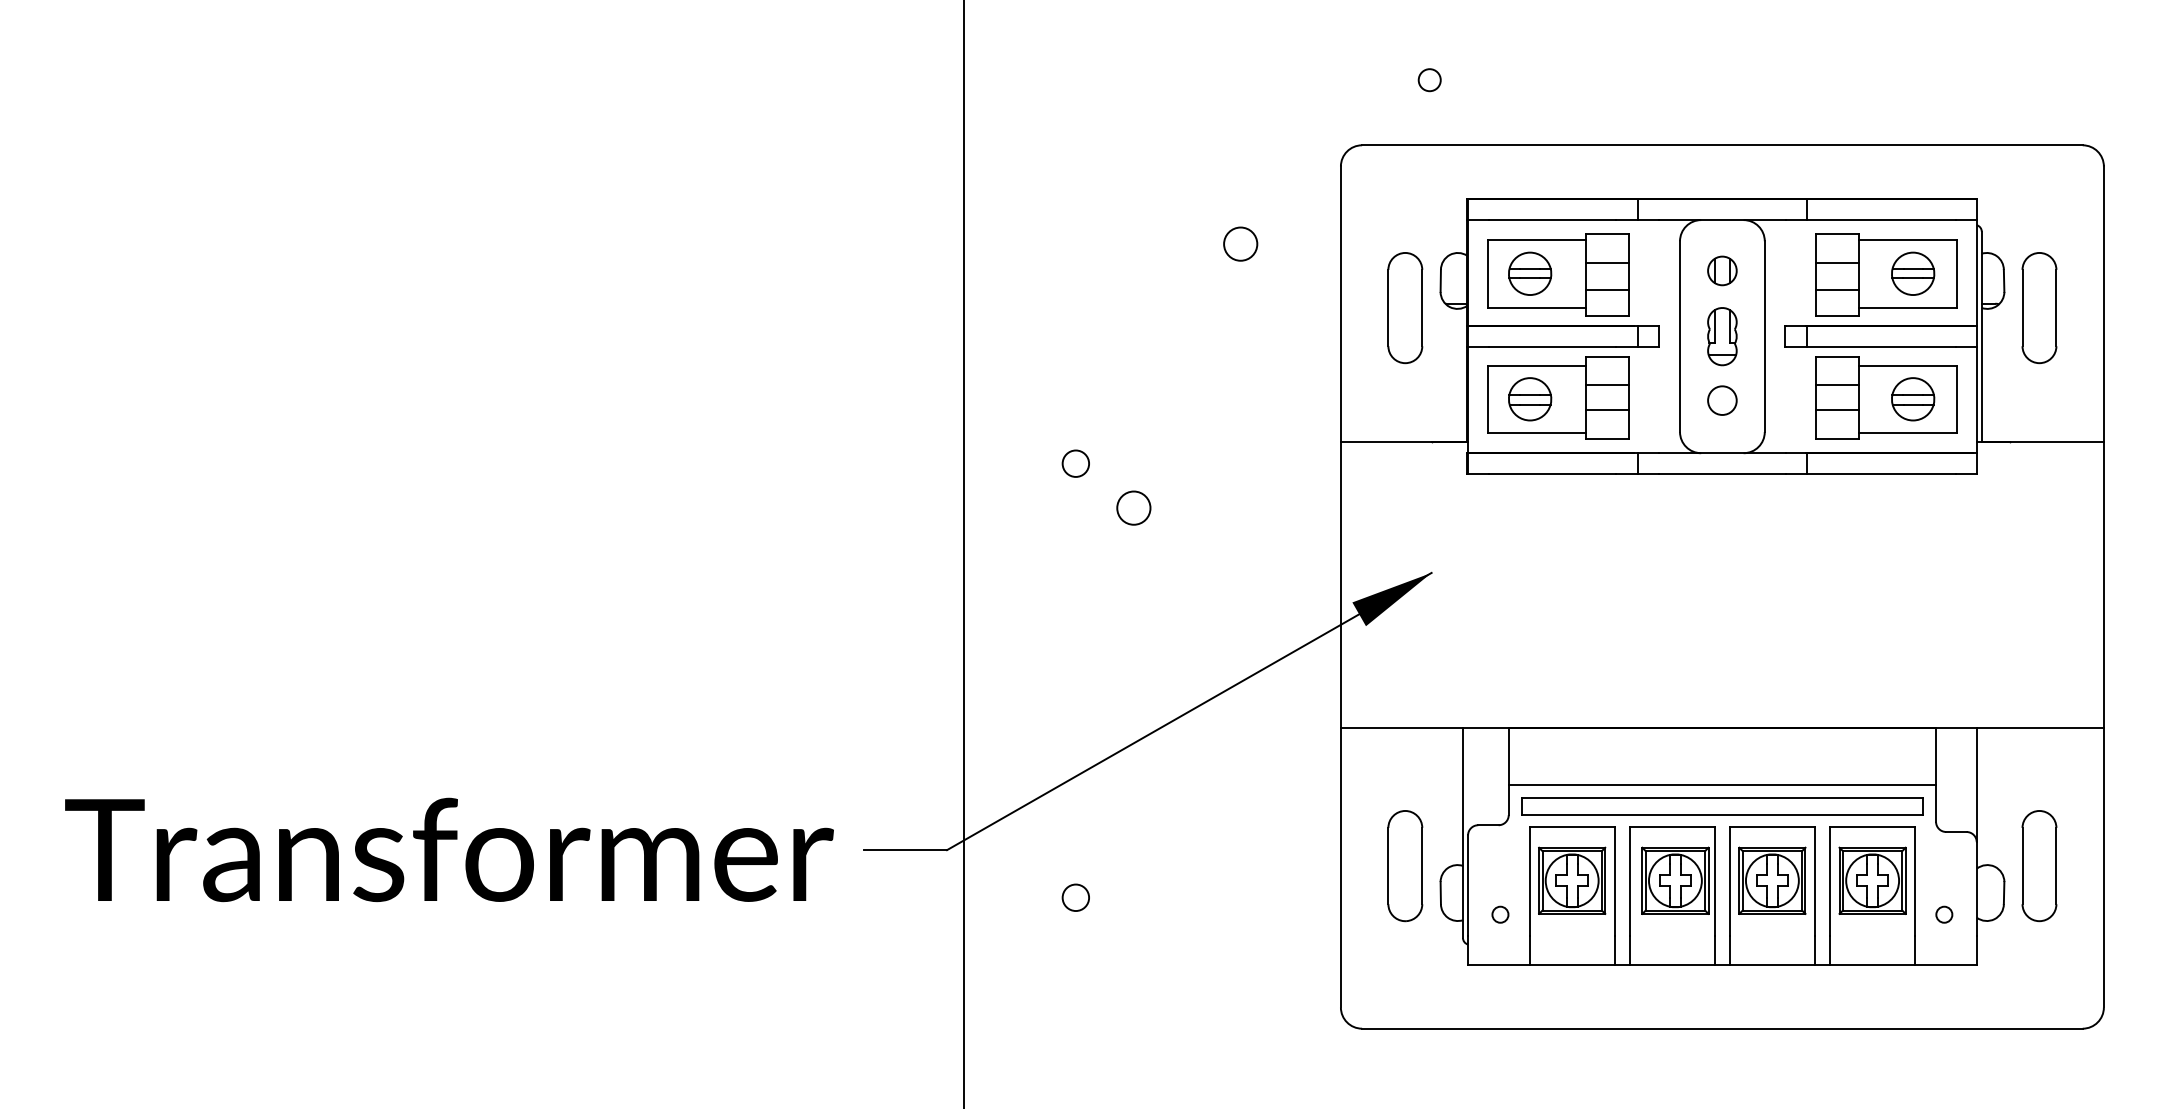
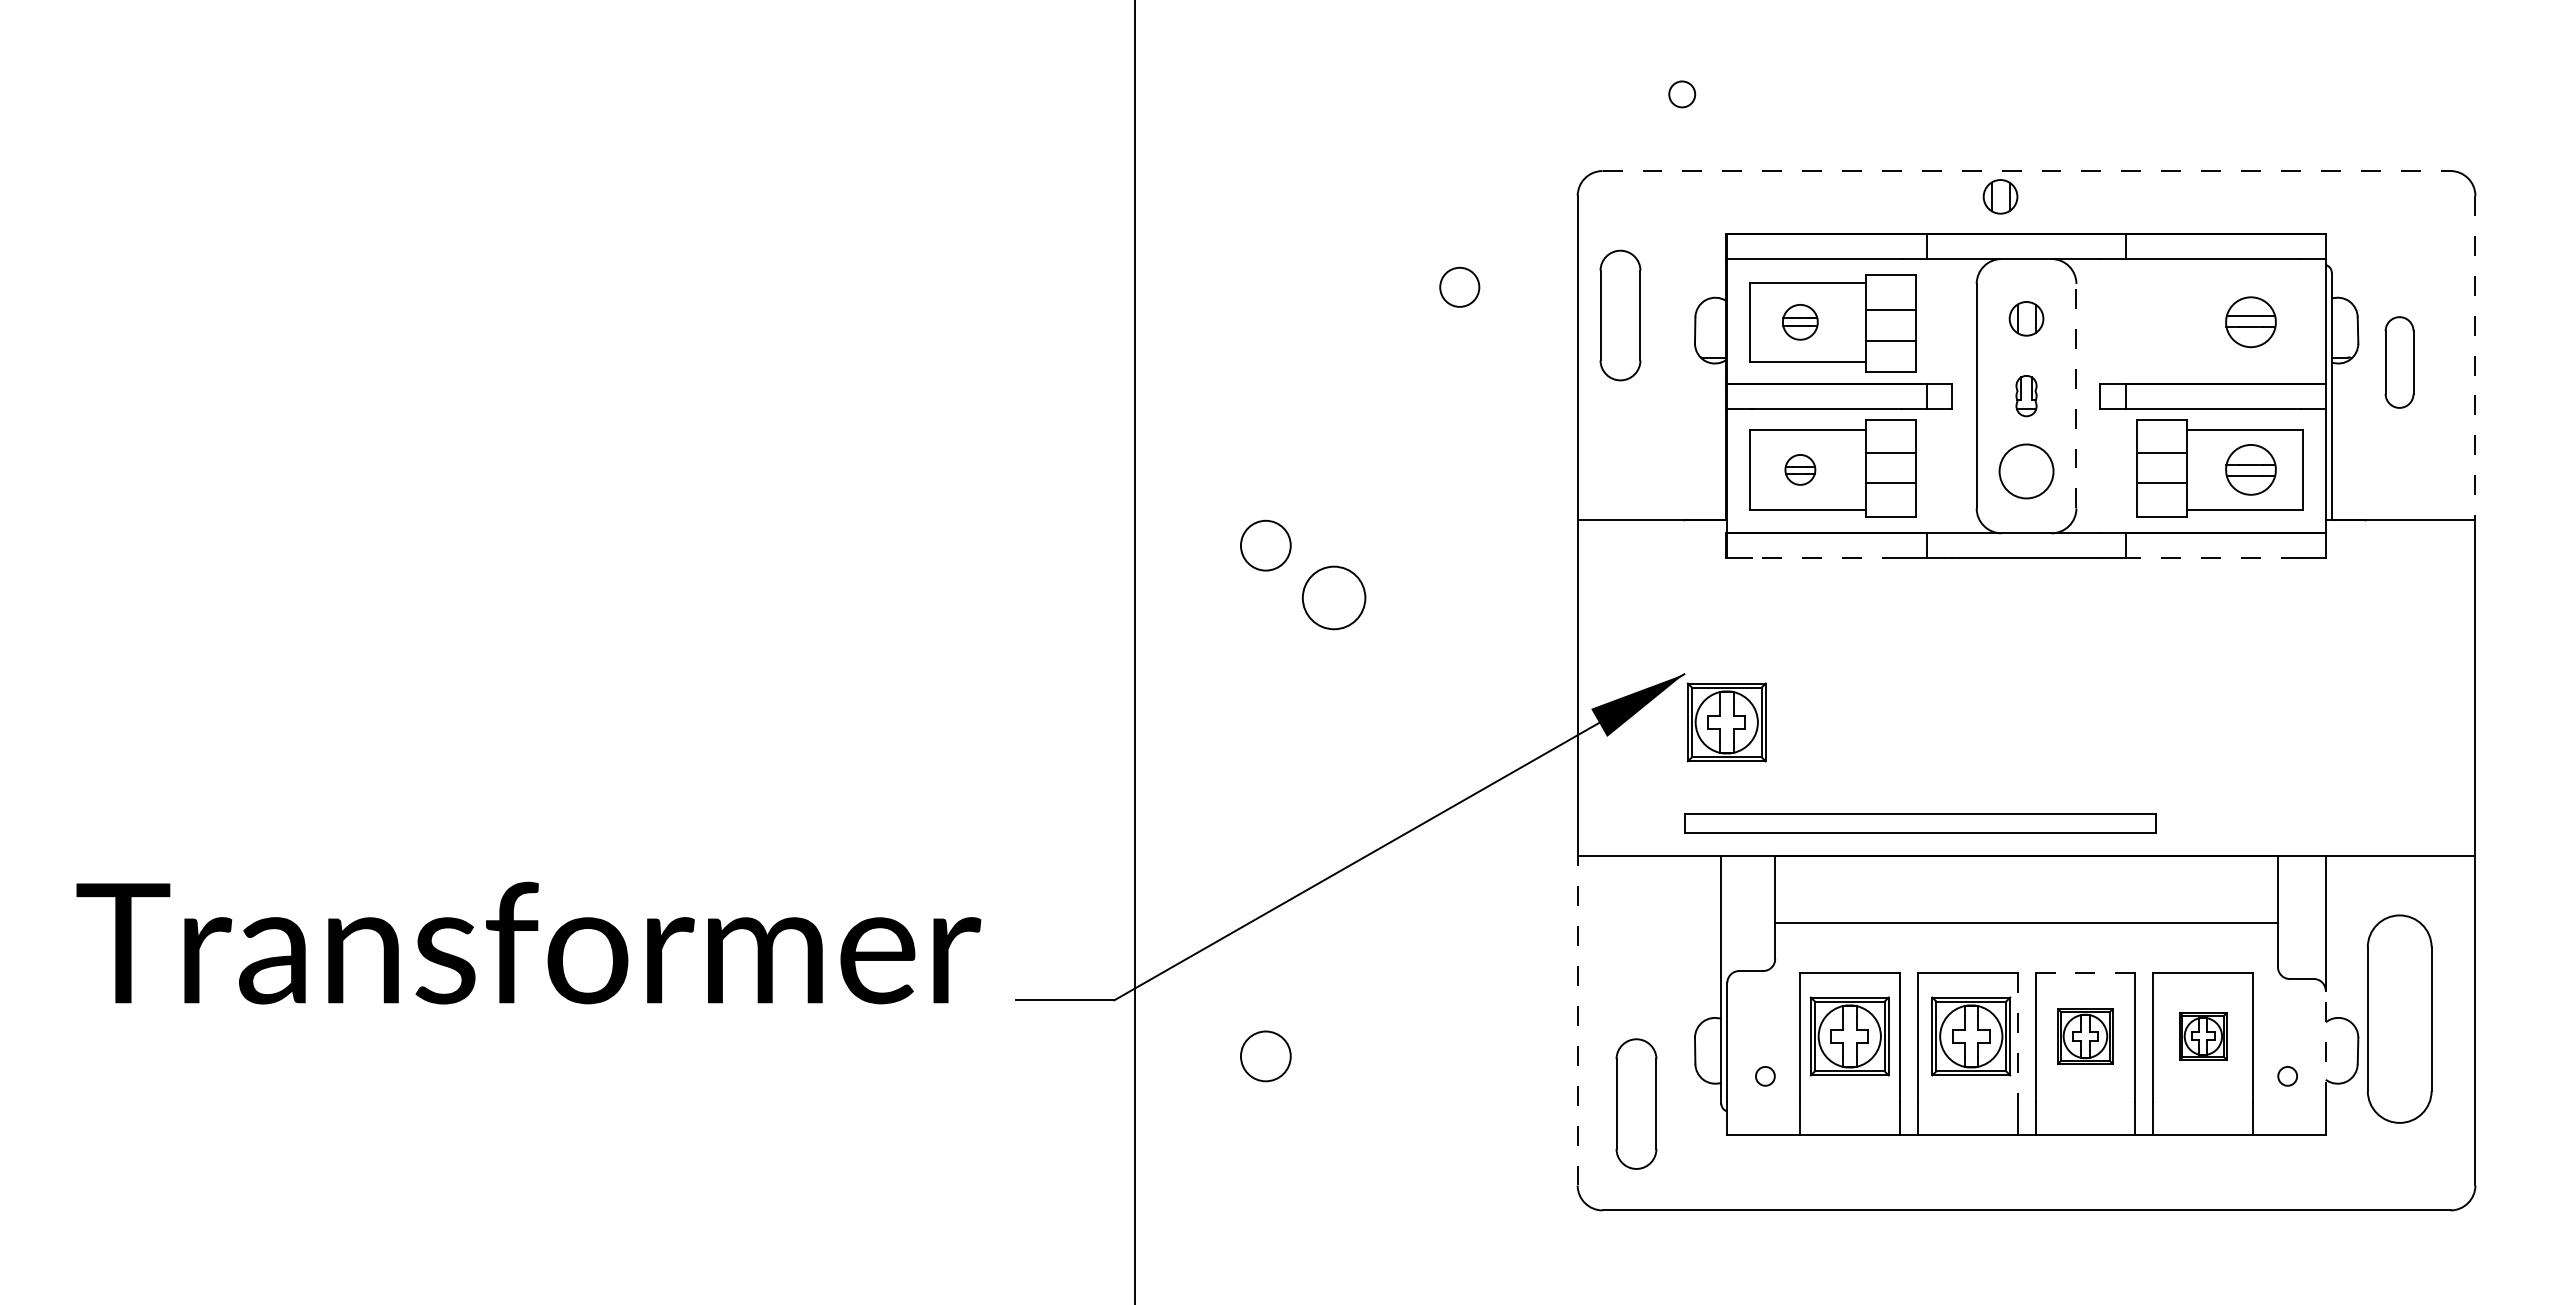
line: (1722, 145) -> (2026, 171), solid -> dashed
part: (1700, 166) -> (2000, 196), added
part: (1530, 274) -> (1800, 322), size x0.7
part: (1886, 274) -> (2219, 323), removed
line: (2103, 304) -> (2475, 358), solid -> dashed
part: (1405, 308) -> (1620, 315), moved
part: (2039, 308) -> (2399, 362), size x0.7
part: (1722, 336) -> (2026, 395), size x0.6
line: (1764, 336) -> (2076, 395), solid -> dashed
part: (1530, 398) -> (1800, 469), size x0.6
circle: (1722, 400) -> (2026, 471), size x1.6
circle: (1075, 463) -> (1265, 545), size x1.6
line: (1553, 474) -> (1827, 558), solid -> dashed
line: (1881, 474) -> (2213, 558), solid -> dashed
circle: (1133, 507) -> (1333, 597), size x1.6
part: (1467, 613) -> (1726, 722), added
part: (1722, 806) -> (1920, 823), moved
line: (1772, 827) -> (2085, 973), solid -> dashed
text: (449, 849) -> (528, 942), moved
part: (1405, 865) -> (1636, 1103), moved
part: (2039, 865) -> (2399, 1018), size x1.6
line: (1340, 867) -> (1577, 1020), solid -> dashed
part: (1772, 880) -> (2085, 1036), size x0.7
part: (1872, 880) -> (2203, 1036), size x0.6
line: (1714, 881) -> (2017, 1037), solid -> dashed
line: (1976, 888) -> (2325, 1045), solid -> dashed
circle: (1075, 897) -> (1265, 1055), size x1.6

